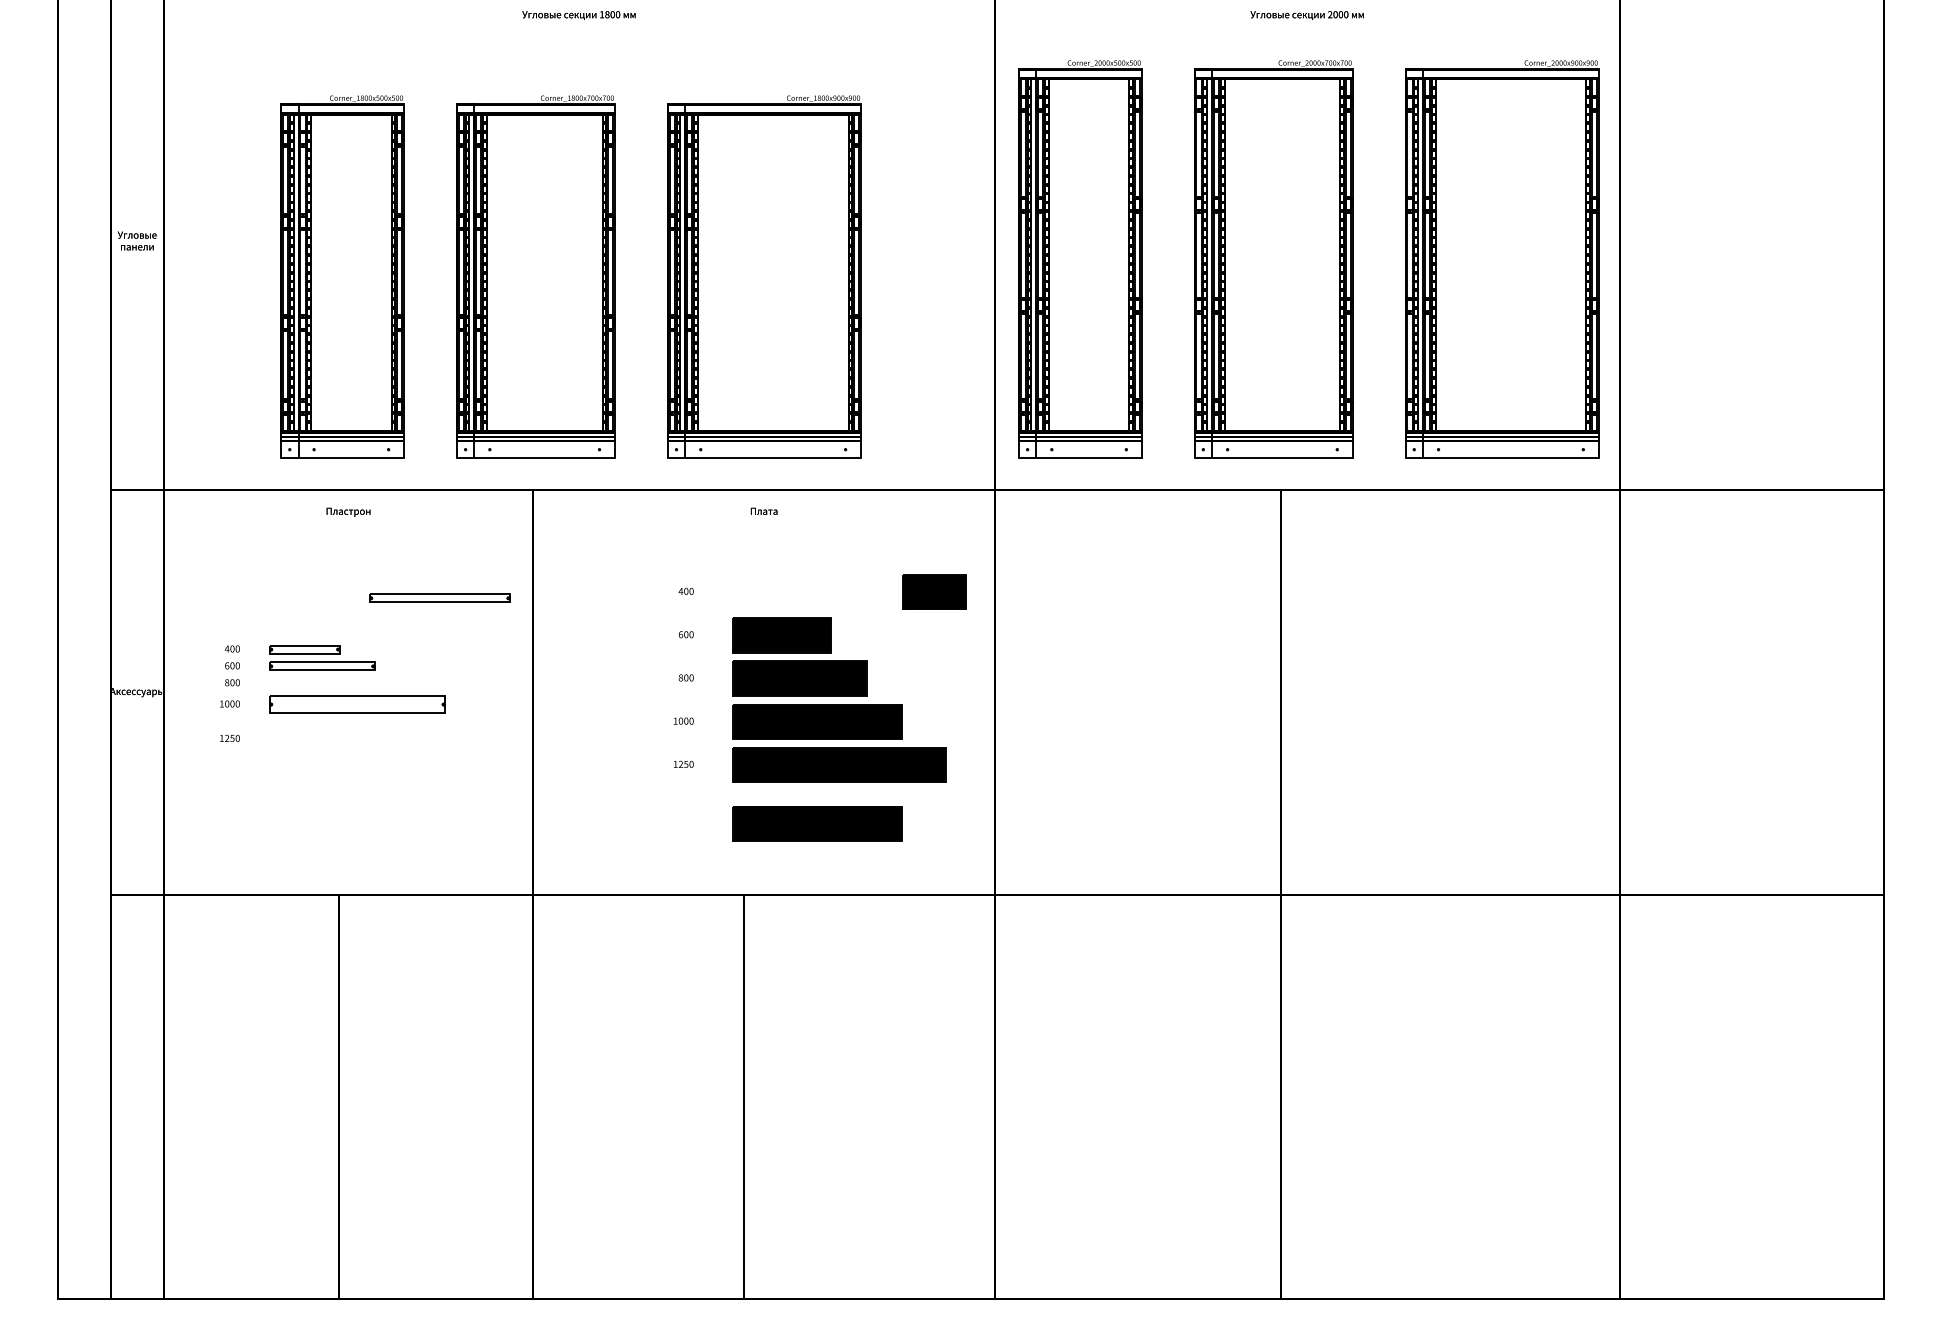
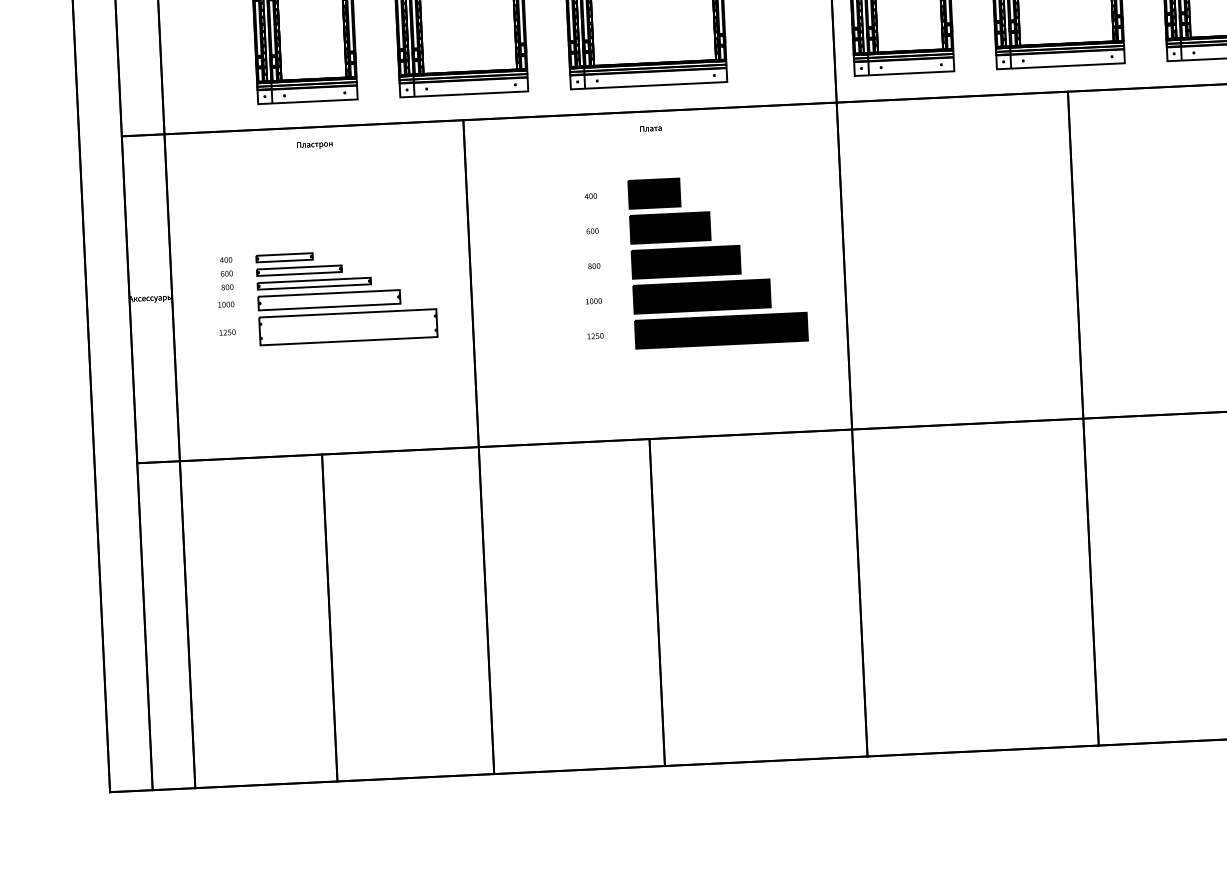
part: (934, 591) -> (654, 193), moved
part: (439, 597) -> (313, 283), moved
part: (379, 738) -> (348, 326), added
part: (817, 823) -> (705, 378), removed

